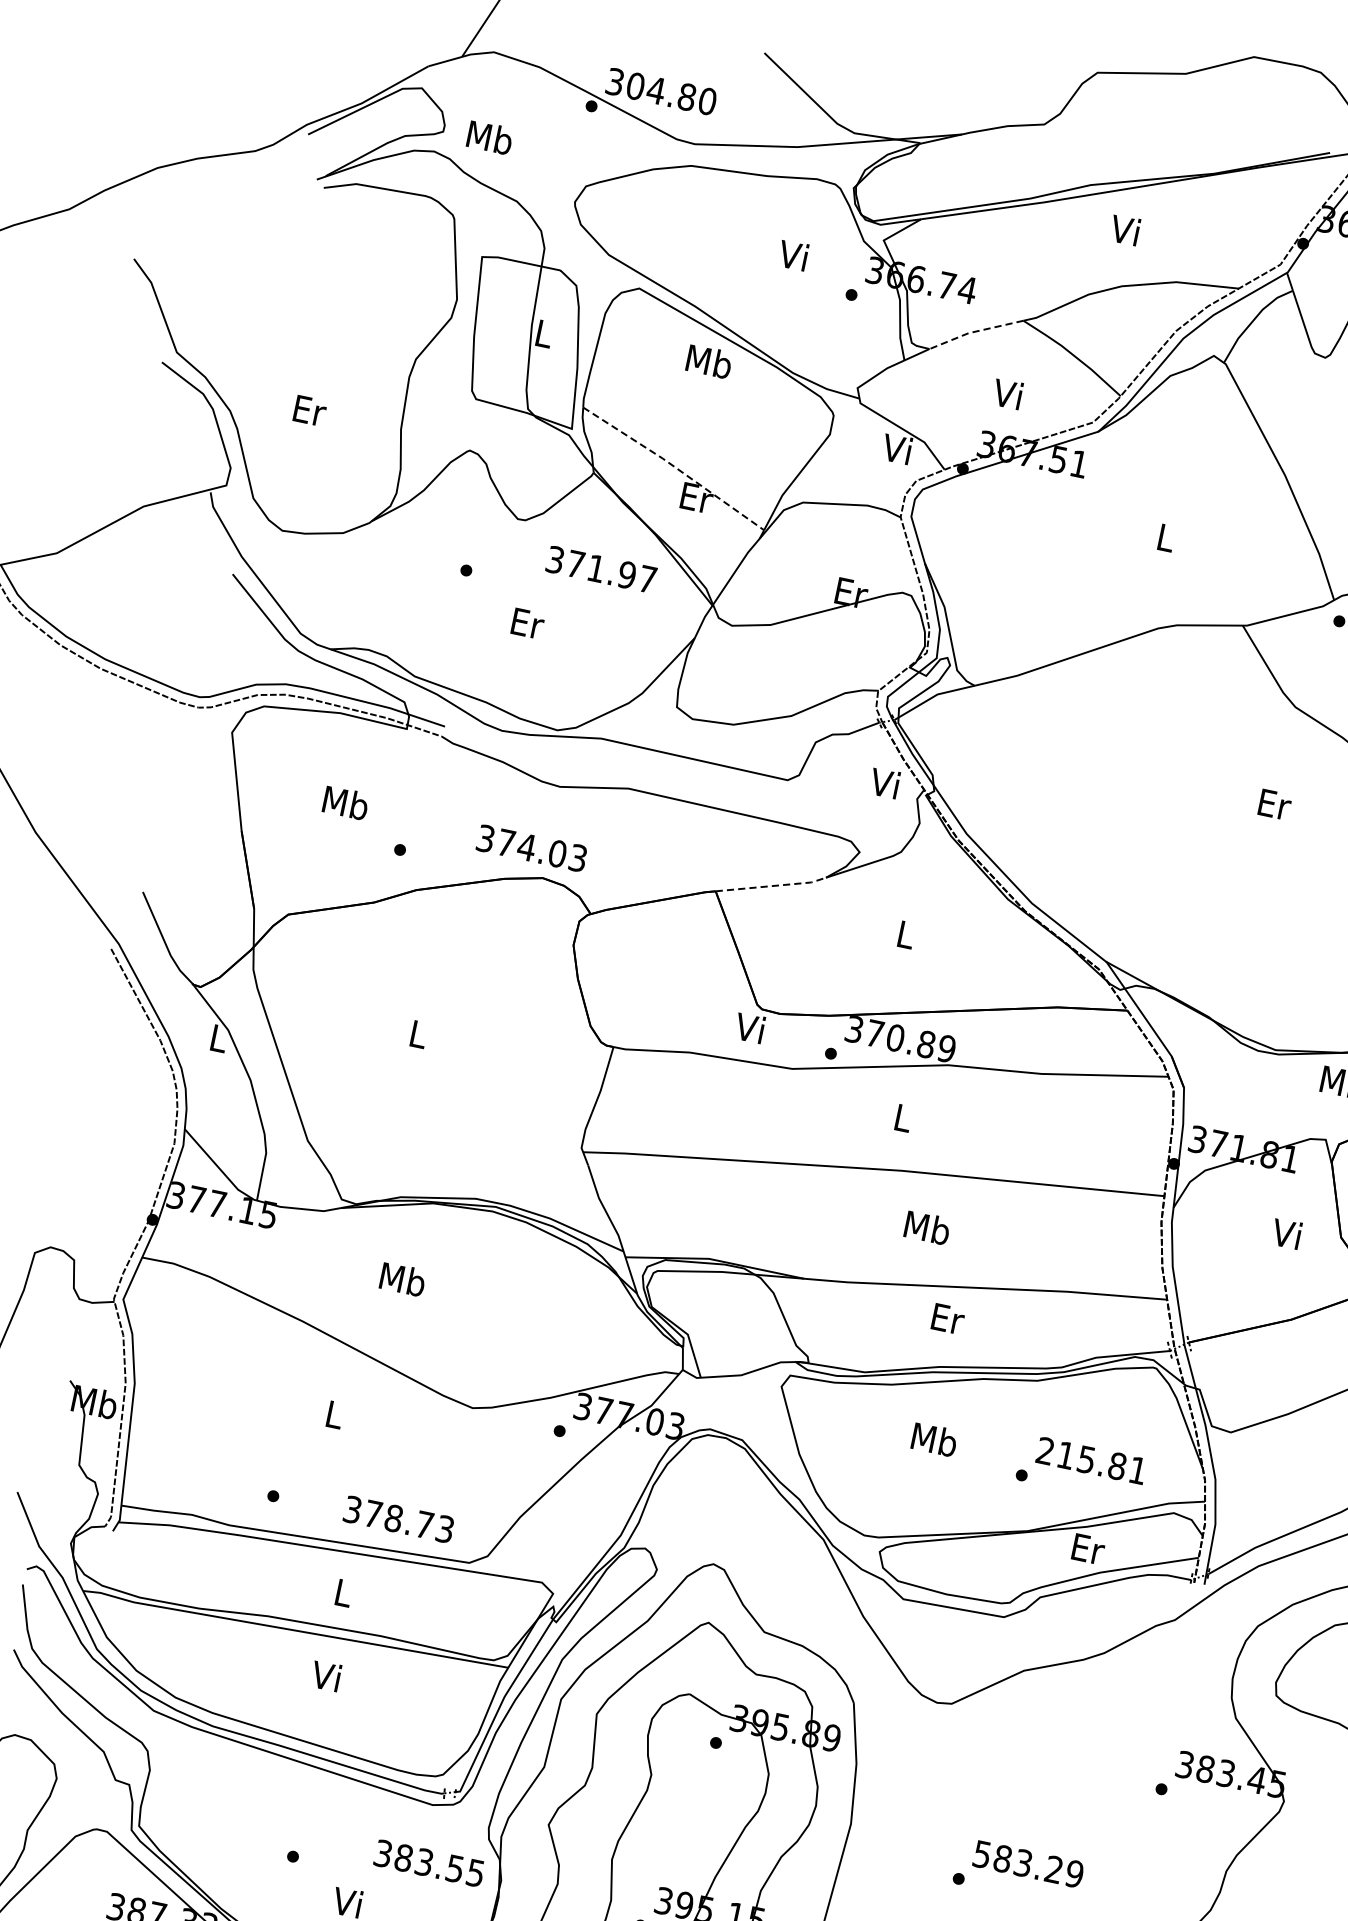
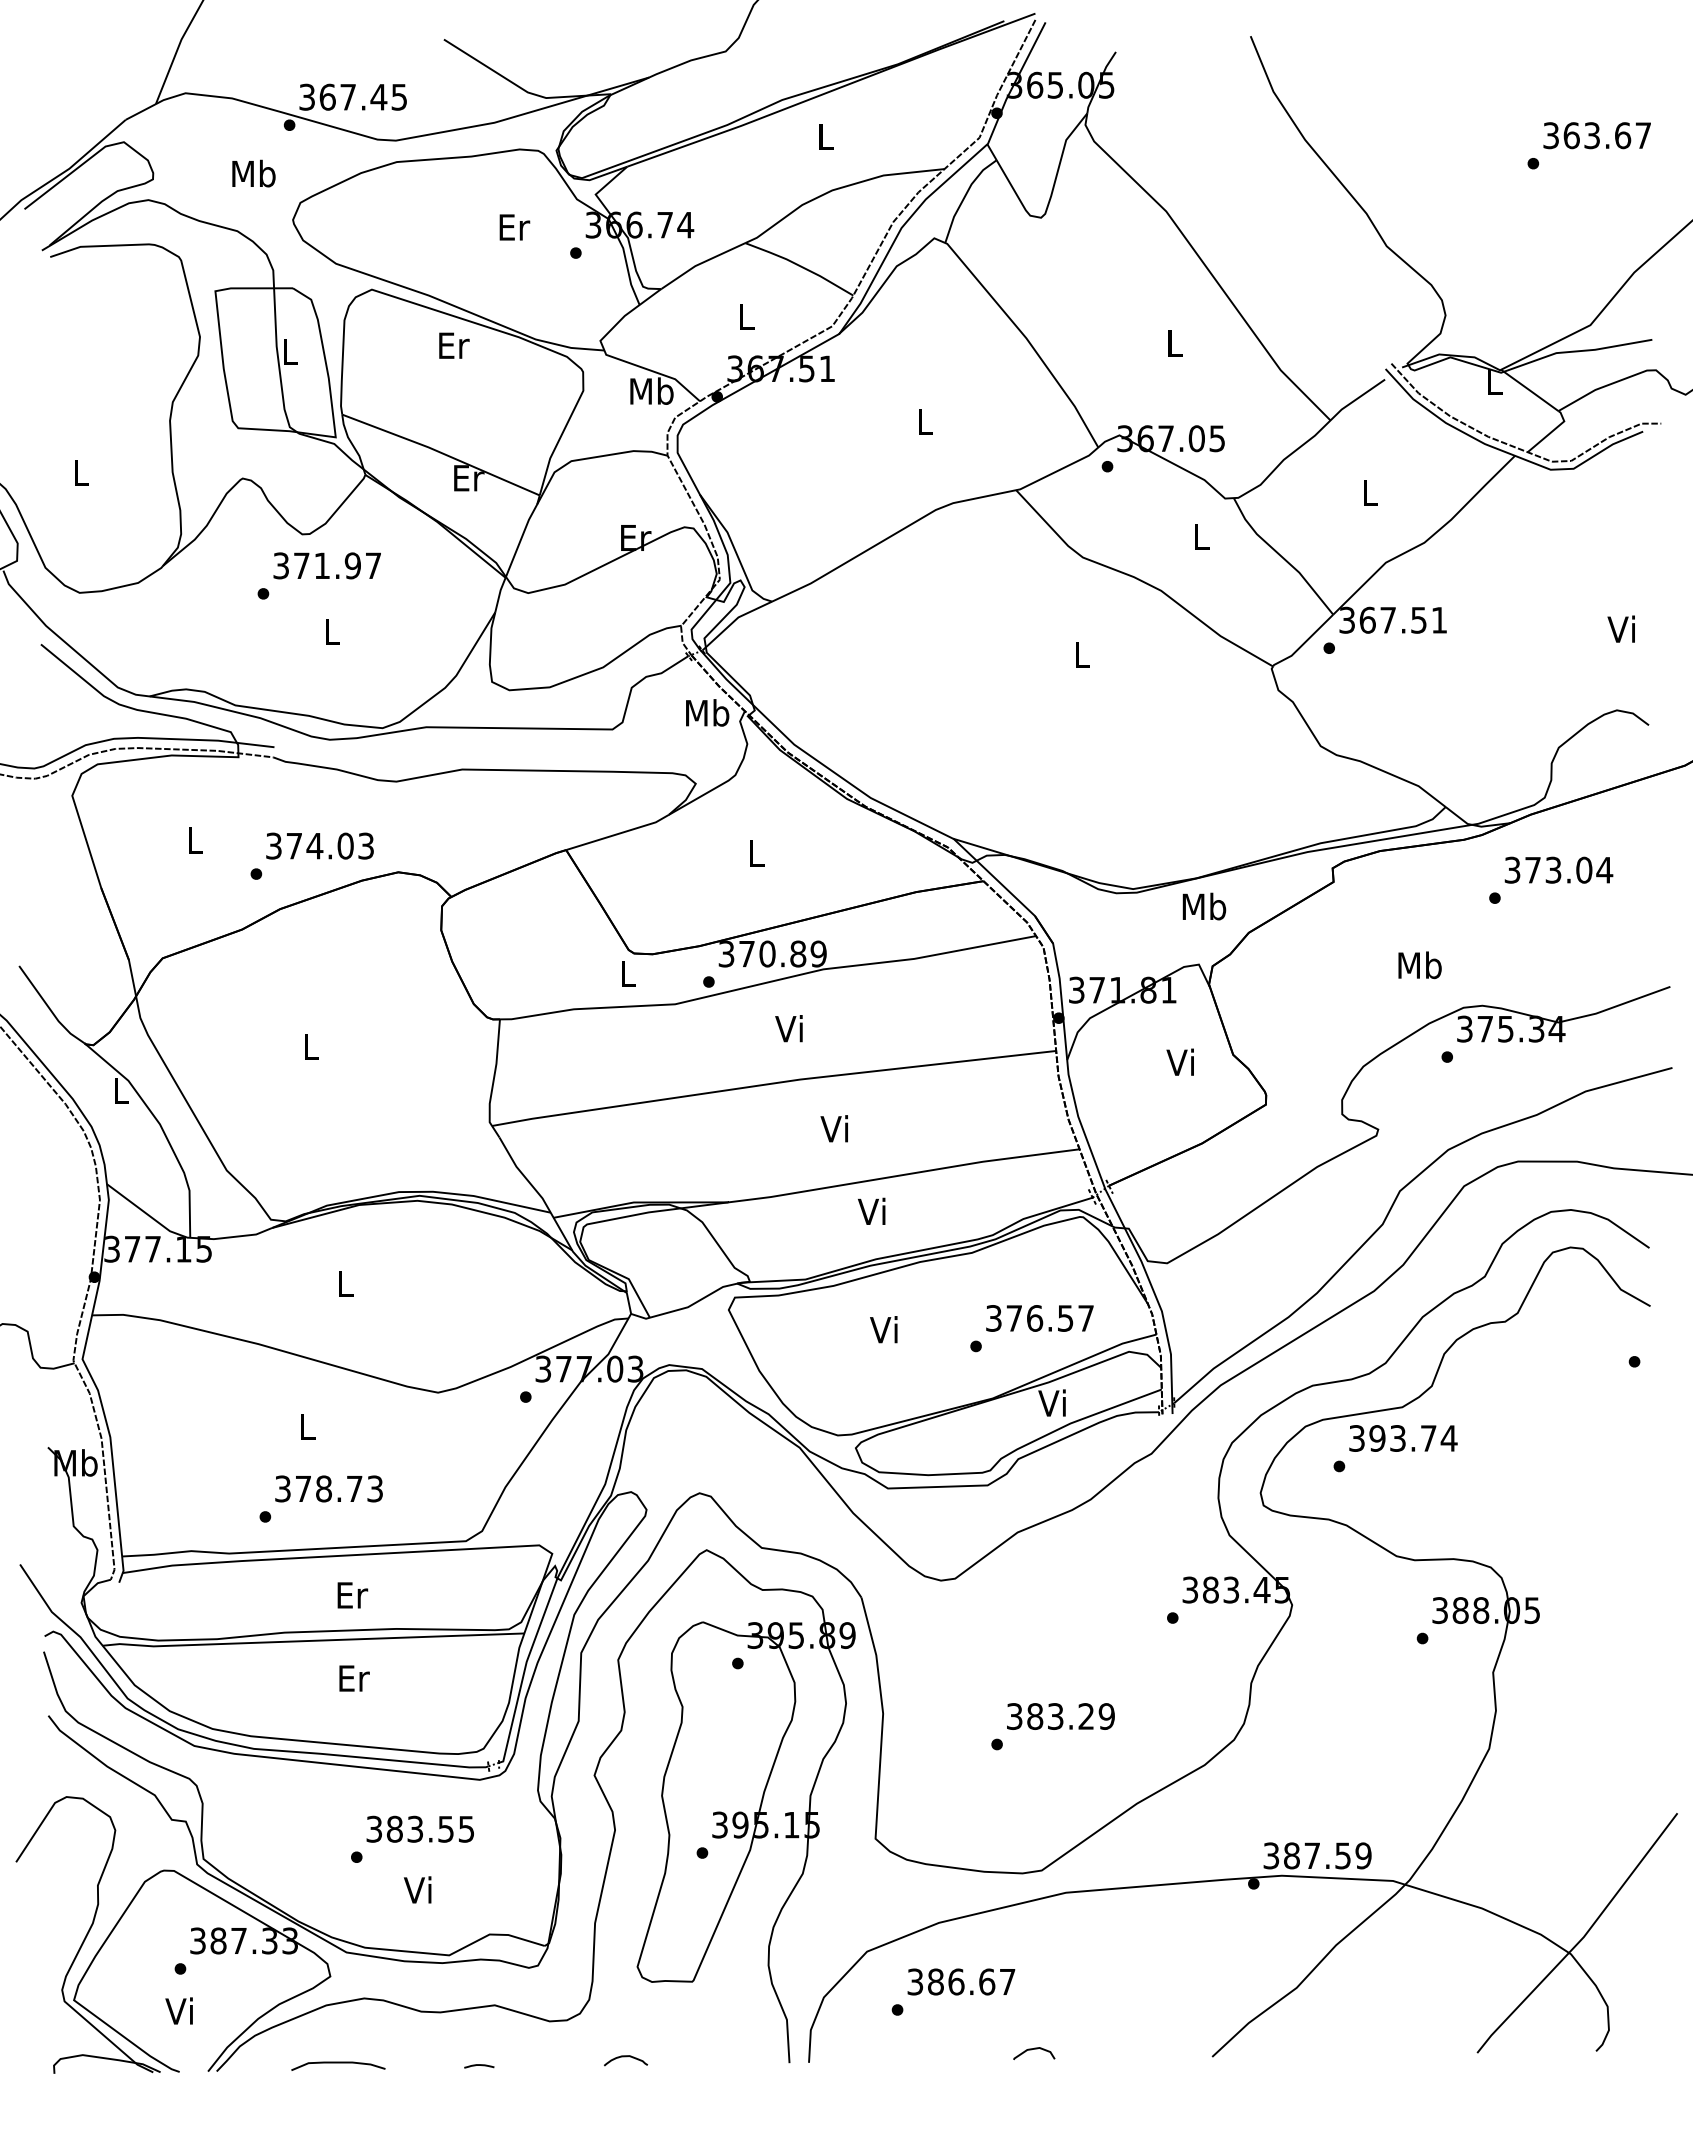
text: (671, 93) -> (363, 96), 304.80 -> 367.45
text: (489, 137) -> (253, 173), moved
text: (1124, 229) -> (823, 135), Vi -> L
text: (795, 255) -> (514, 226), Vi -> Er
line: (973, 332) -> (699, 264), dashed -> solid
text: (709, 361) -> (453, 345), Mb -> Er
text: (1007, 393) -> (744, 315), Vi -> L
text: (310, 410) -> (82, 472), Er -> L
text: (898, 448) -> (651, 390), Vi -> Mb
line: (674, 466) -> (441, 452), dashed -> solid
text: (600, 569) -> (326, 565), moved
text: (528, 624) -> (333, 632), Er -> L
text: (886, 783) -> (707, 712), Vi -> Mb
text: (345, 802) -> (194, 839), Mb -> L
text: (1275, 804) -> (1083, 654), Er -> L
text: (531, 847) -> (319, 845), moved
line: (771, 885) -> (618, 833), dashed -> solid
text: (749, 1027) -> (625, 973), Vi -> L
text: (900, 1117) -> (788, 1028), L -> Vi
text: (926, 1227) -> (835, 1128), Mb -> Vi
text: (402, 1279) -> (345, 1283), Mb -> L
text: (947, 1317) -> (873, 1210), Er -> Vi
text: (934, 1439) -> (885, 1329), Mb -> Vi
text: (1091, 1460) -> (1039, 1318), 215.81 -> 376.57
text: (398, 1518) -> (328, 1488), moved
text: (1088, 1548) -> (1054, 1402), Er -> Vi
text: (344, 1593) -> (352, 1595), L -> Er
text: (327, 1675) -> (353, 1677), Vi -> Er
text: (982, 1854) -> (1014, 1716), 583.29 -> 383.29
text: (428, 1862) -> (419, 1828), moved

